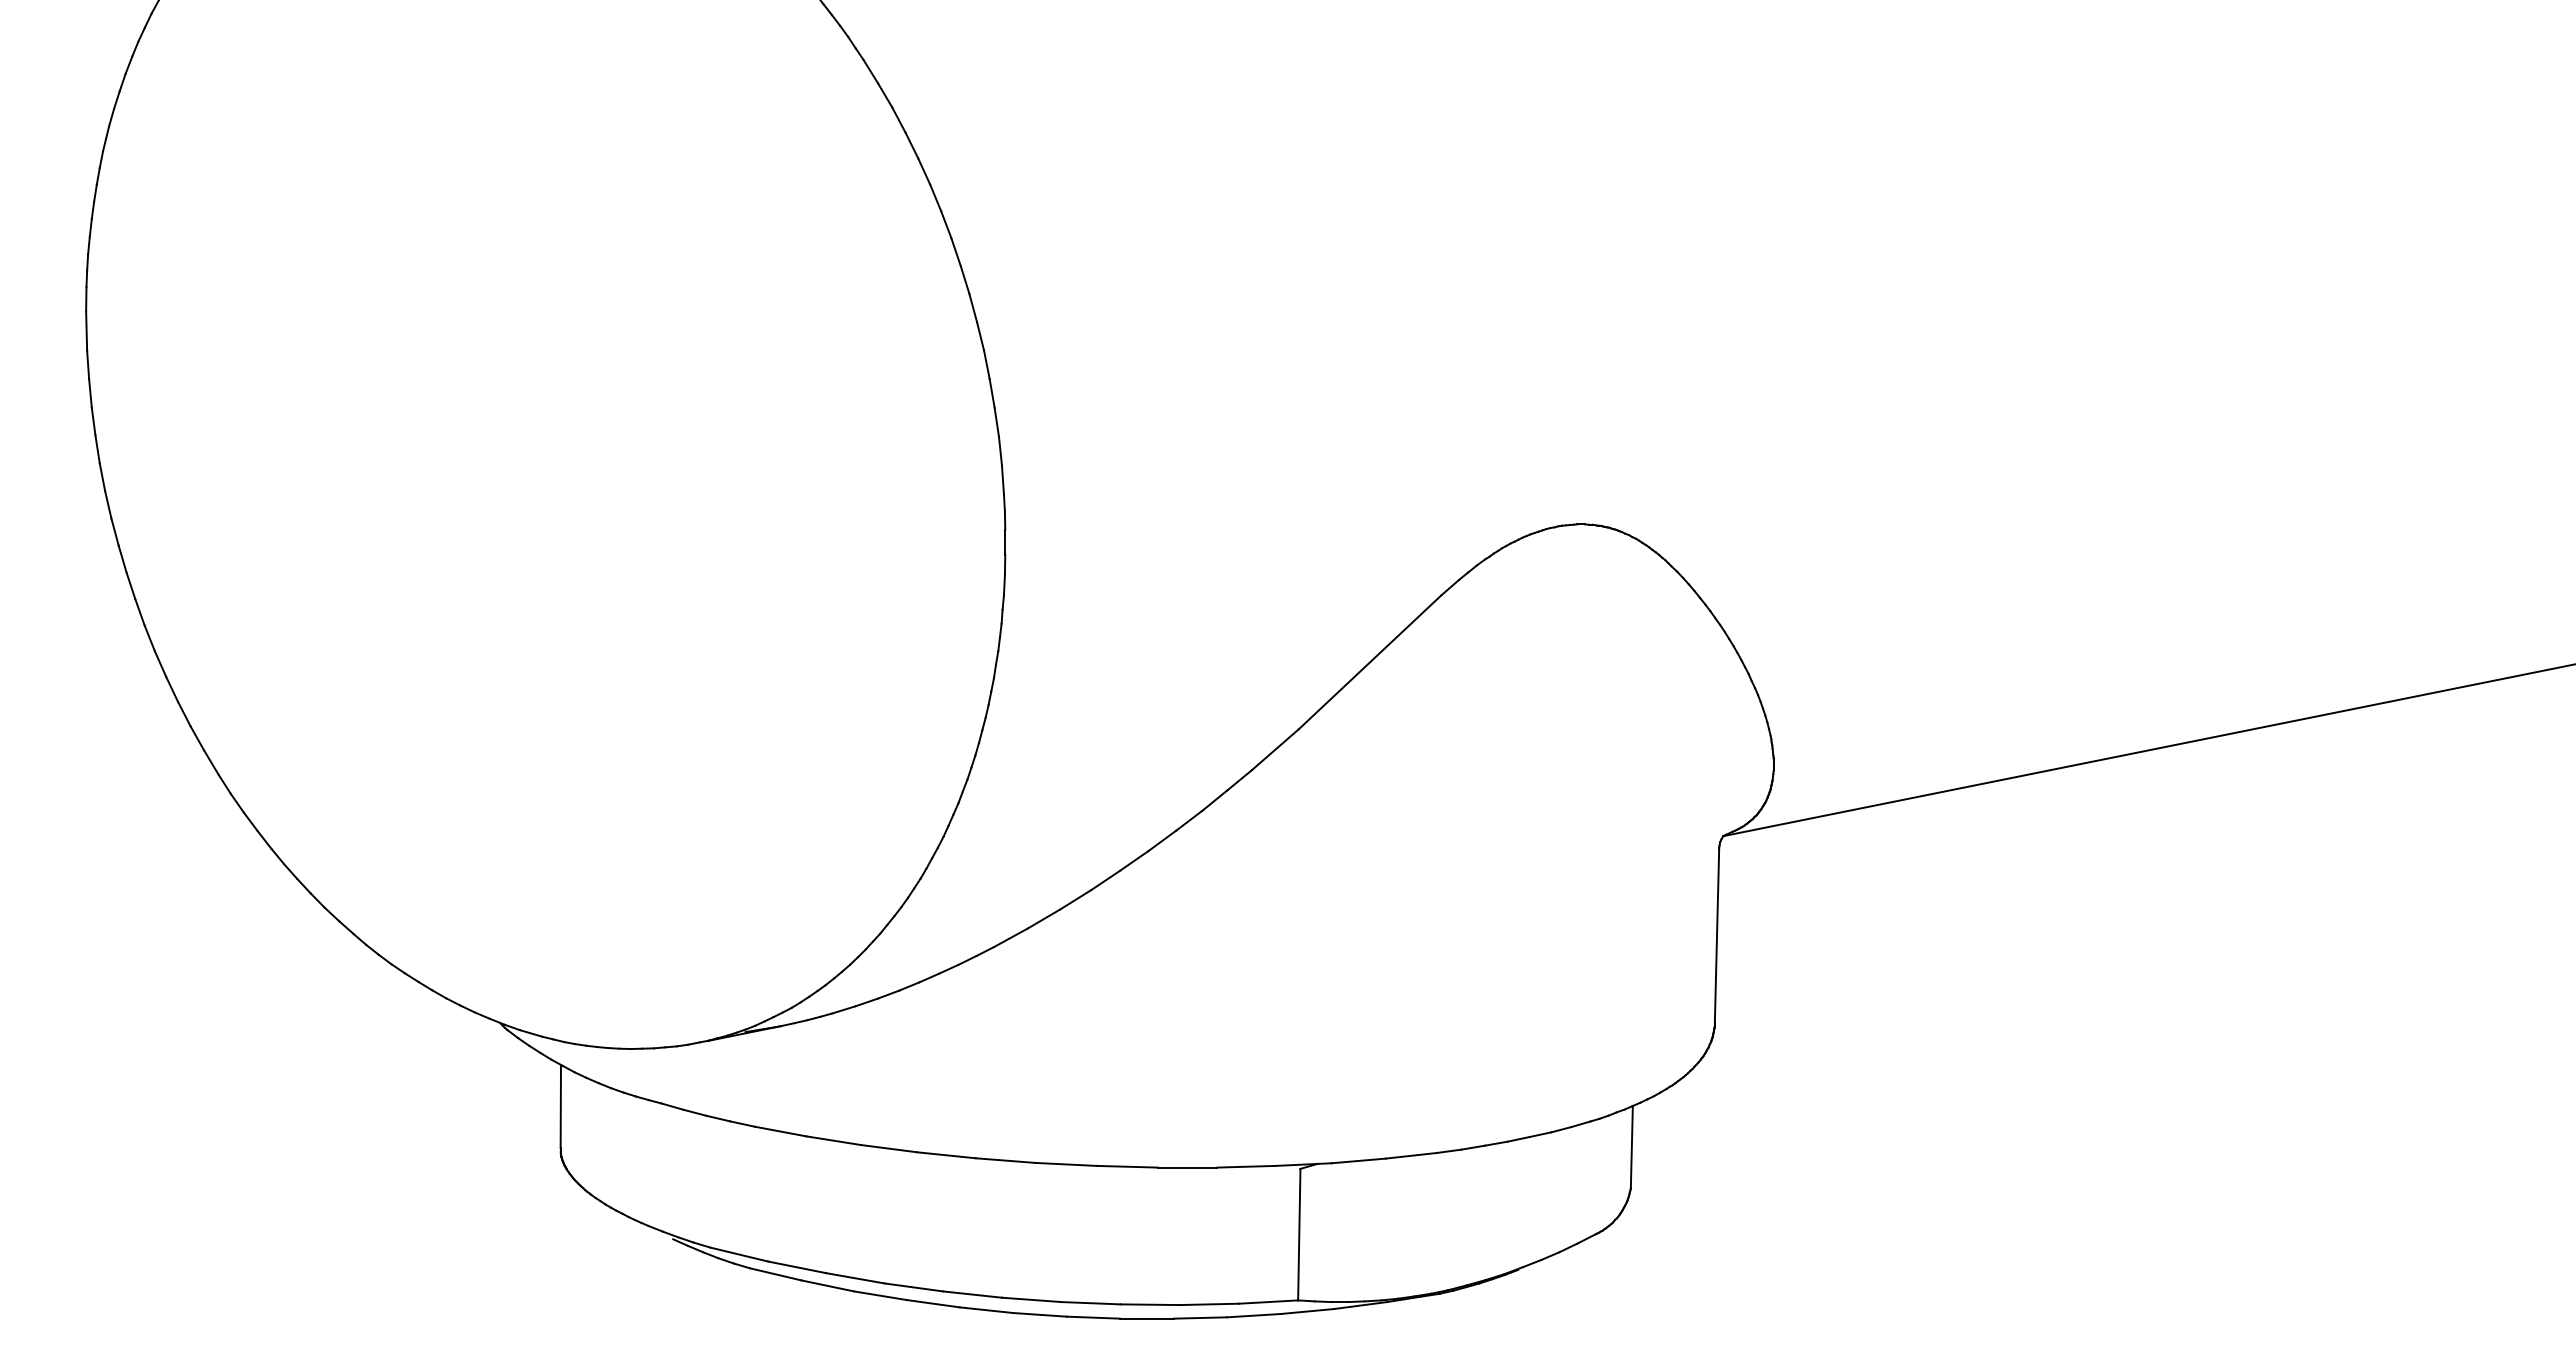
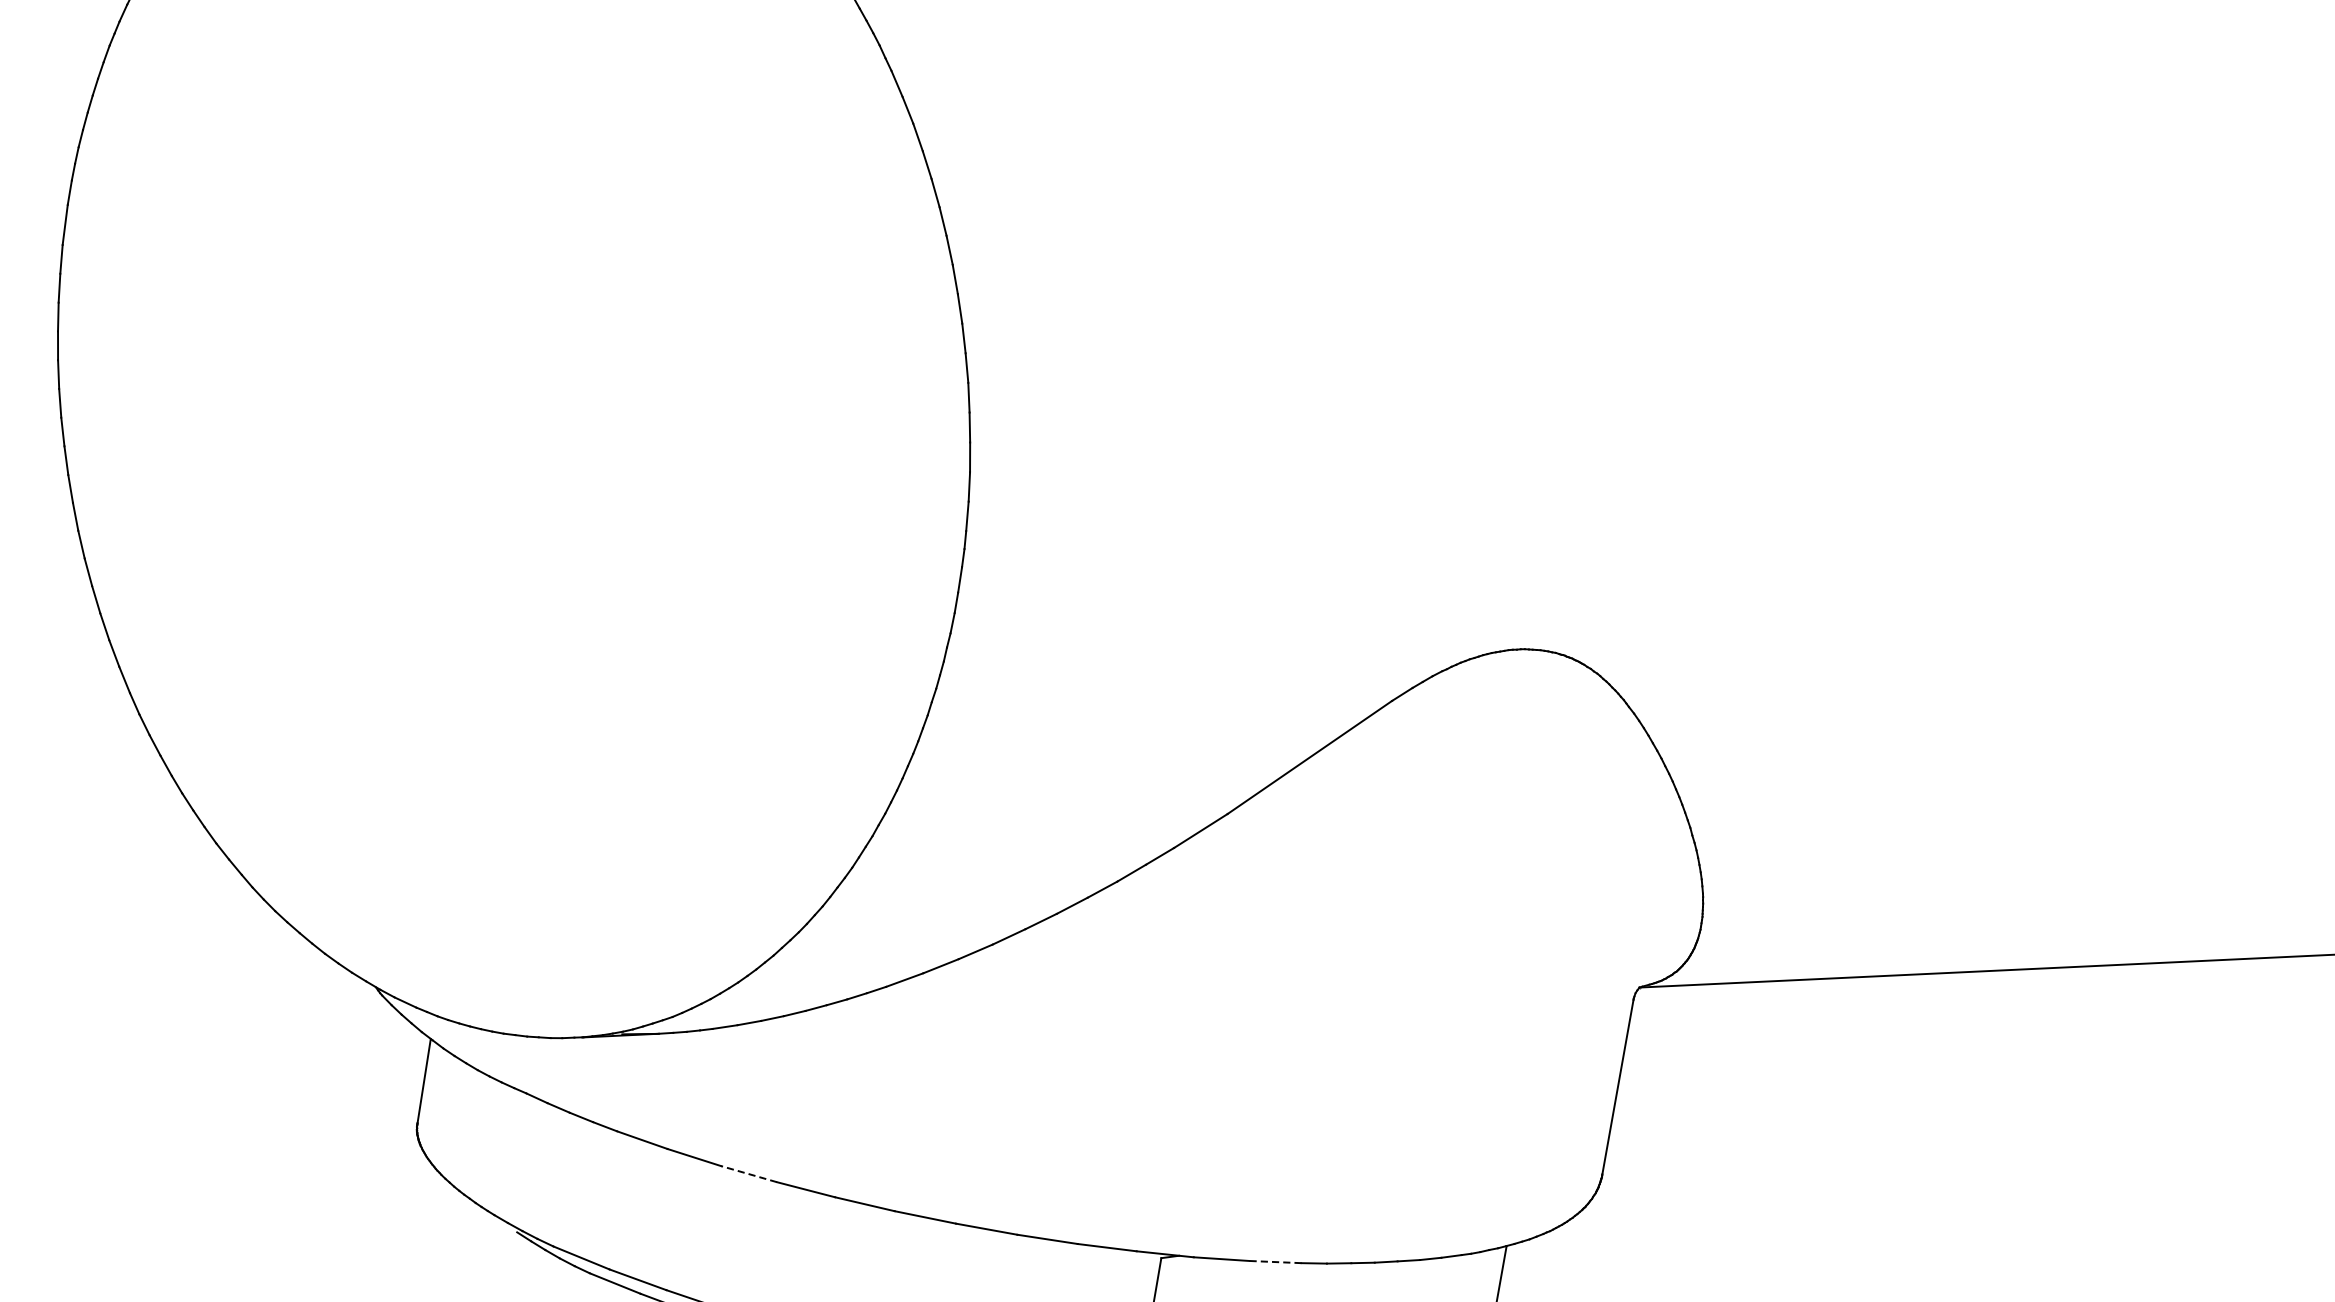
line: (888, 1148) -> (748, 1173), solid -> dashed
line: (1411, 1155) -> (1275, 1261), solid -> dashed

